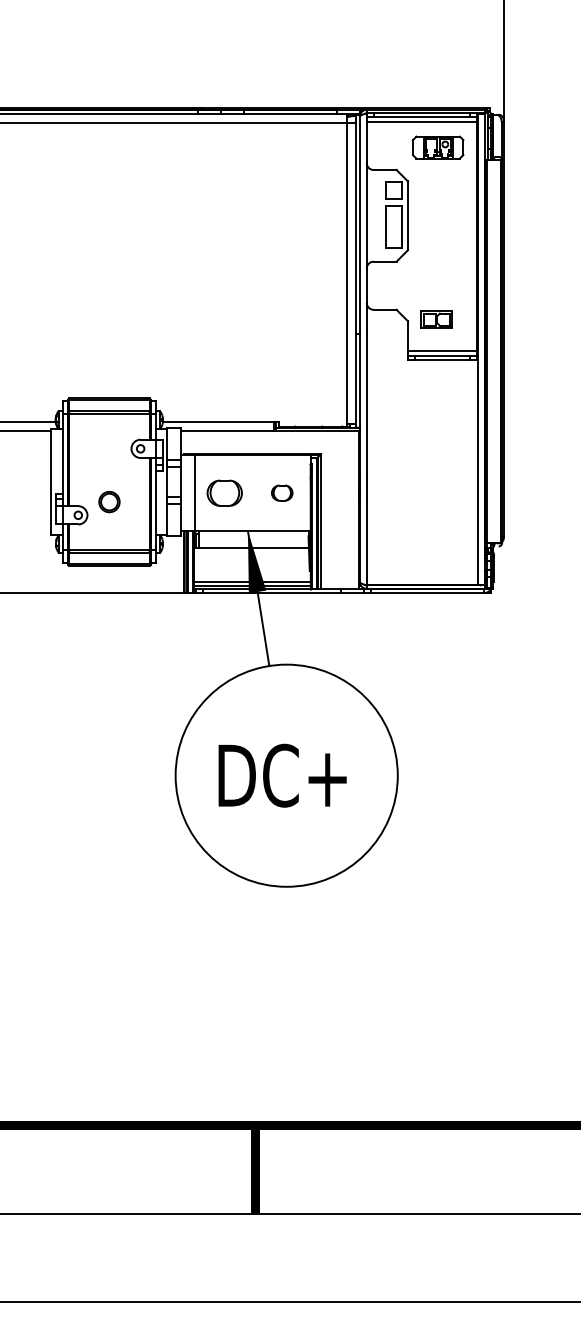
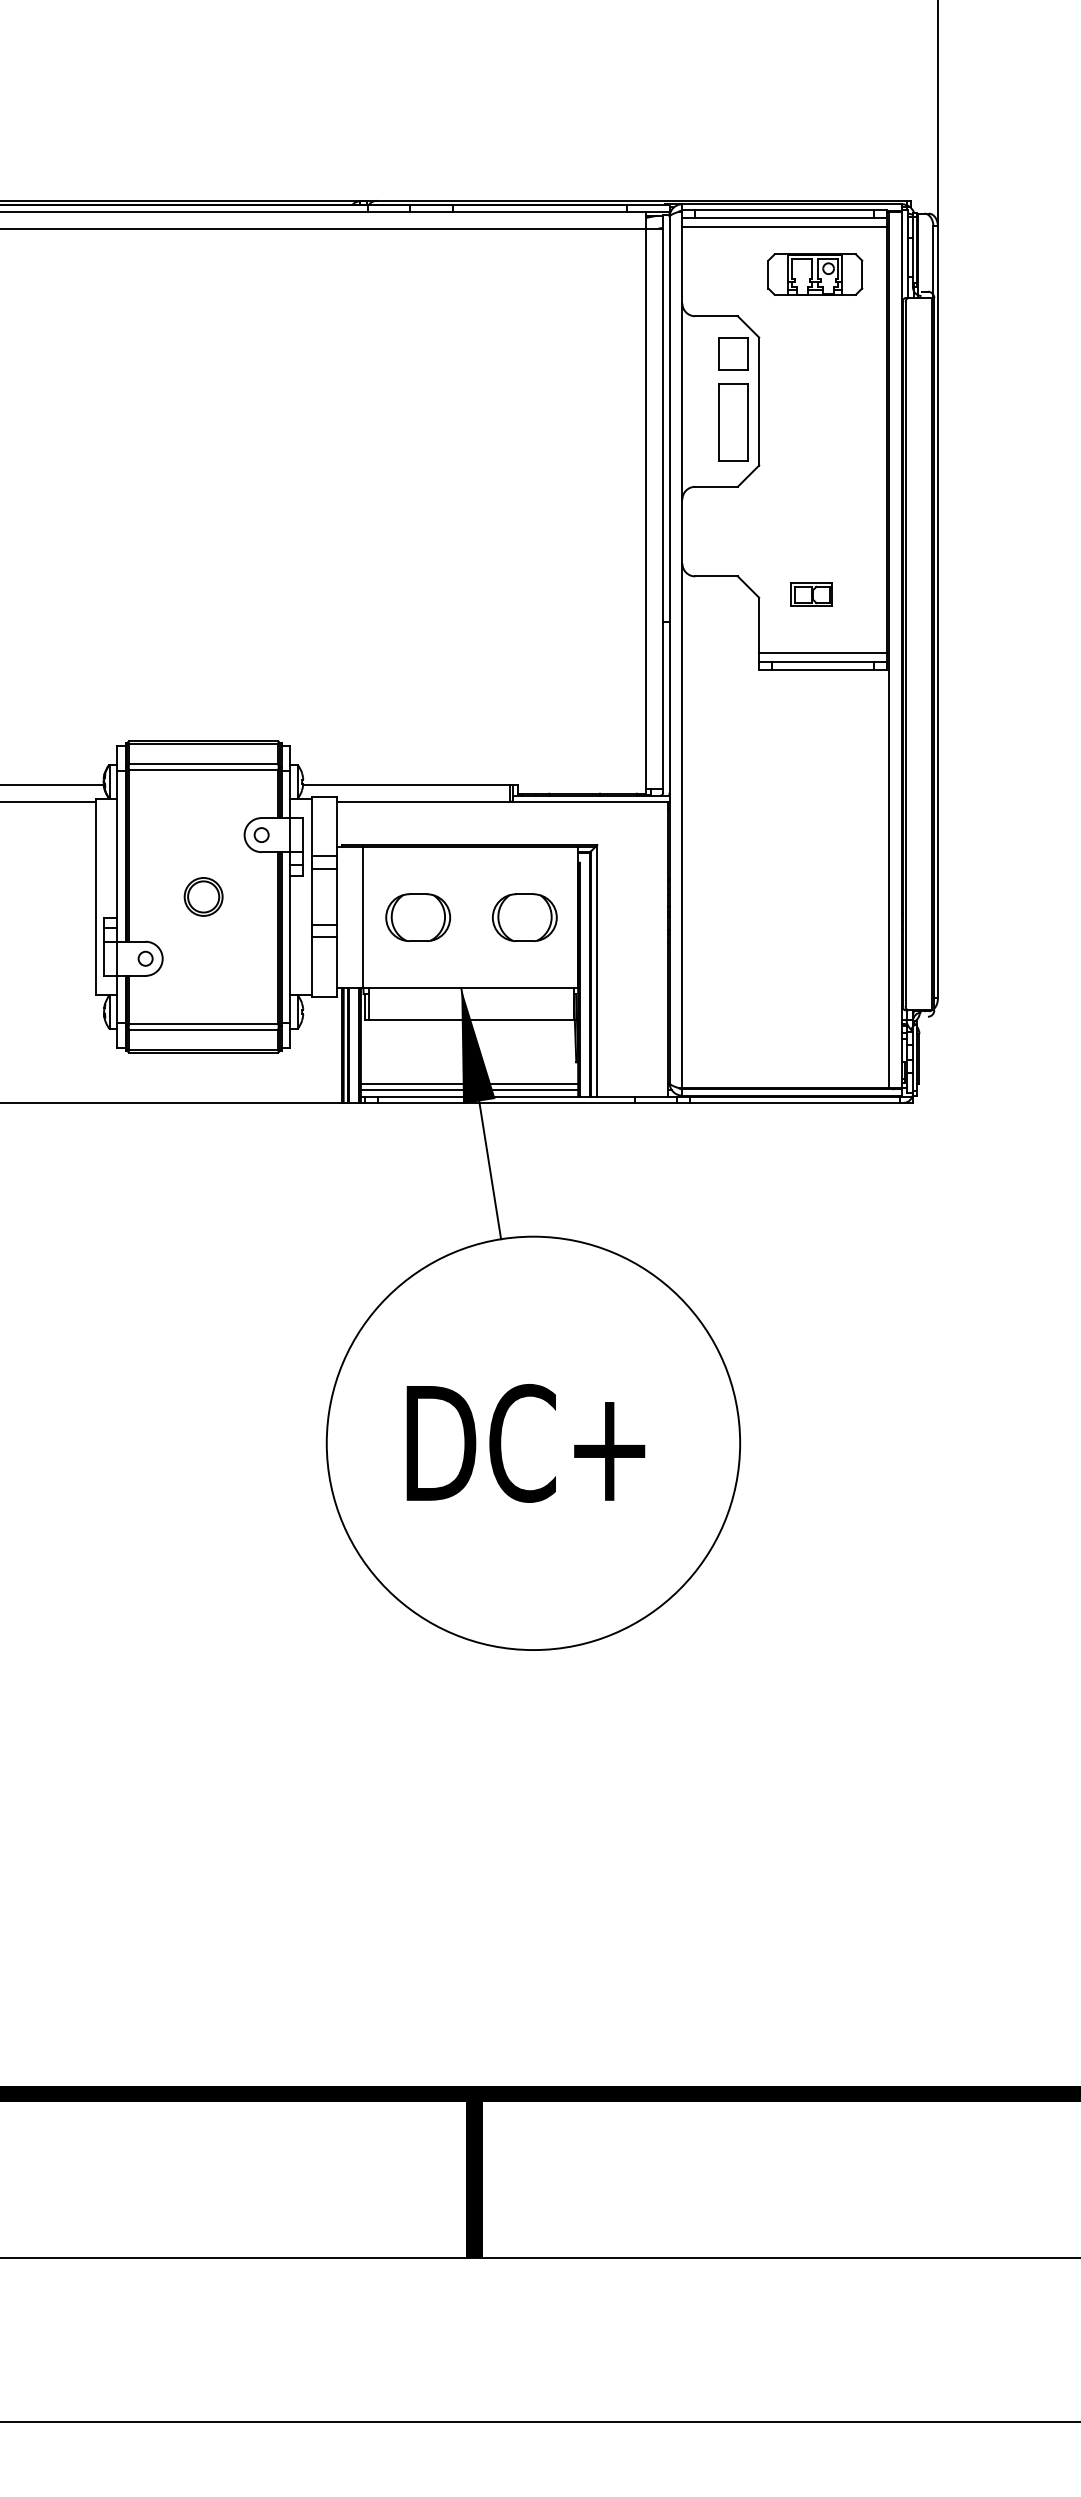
part: (435, 319) -> (810, 594), size x0.71
part: (282, 492) -> (525, 916), size x1.67
part: (109, 502) -> (203, 897), moved

